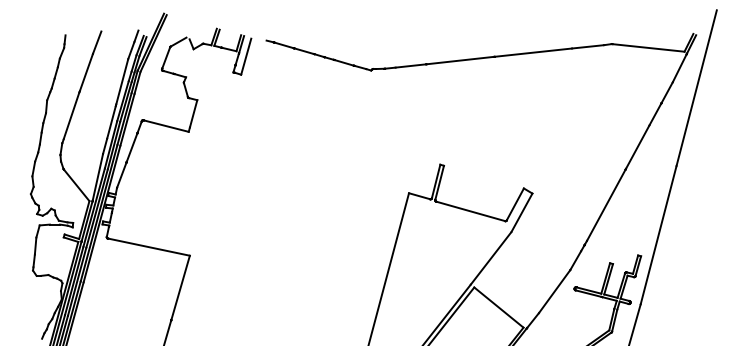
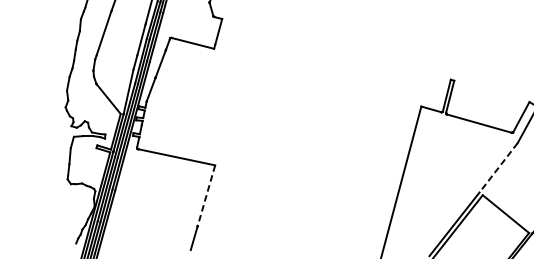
line: (490, 258) -> (498, 167), solid -> dashed
line: (180, 288) -> (206, 196), solid -> dashed

